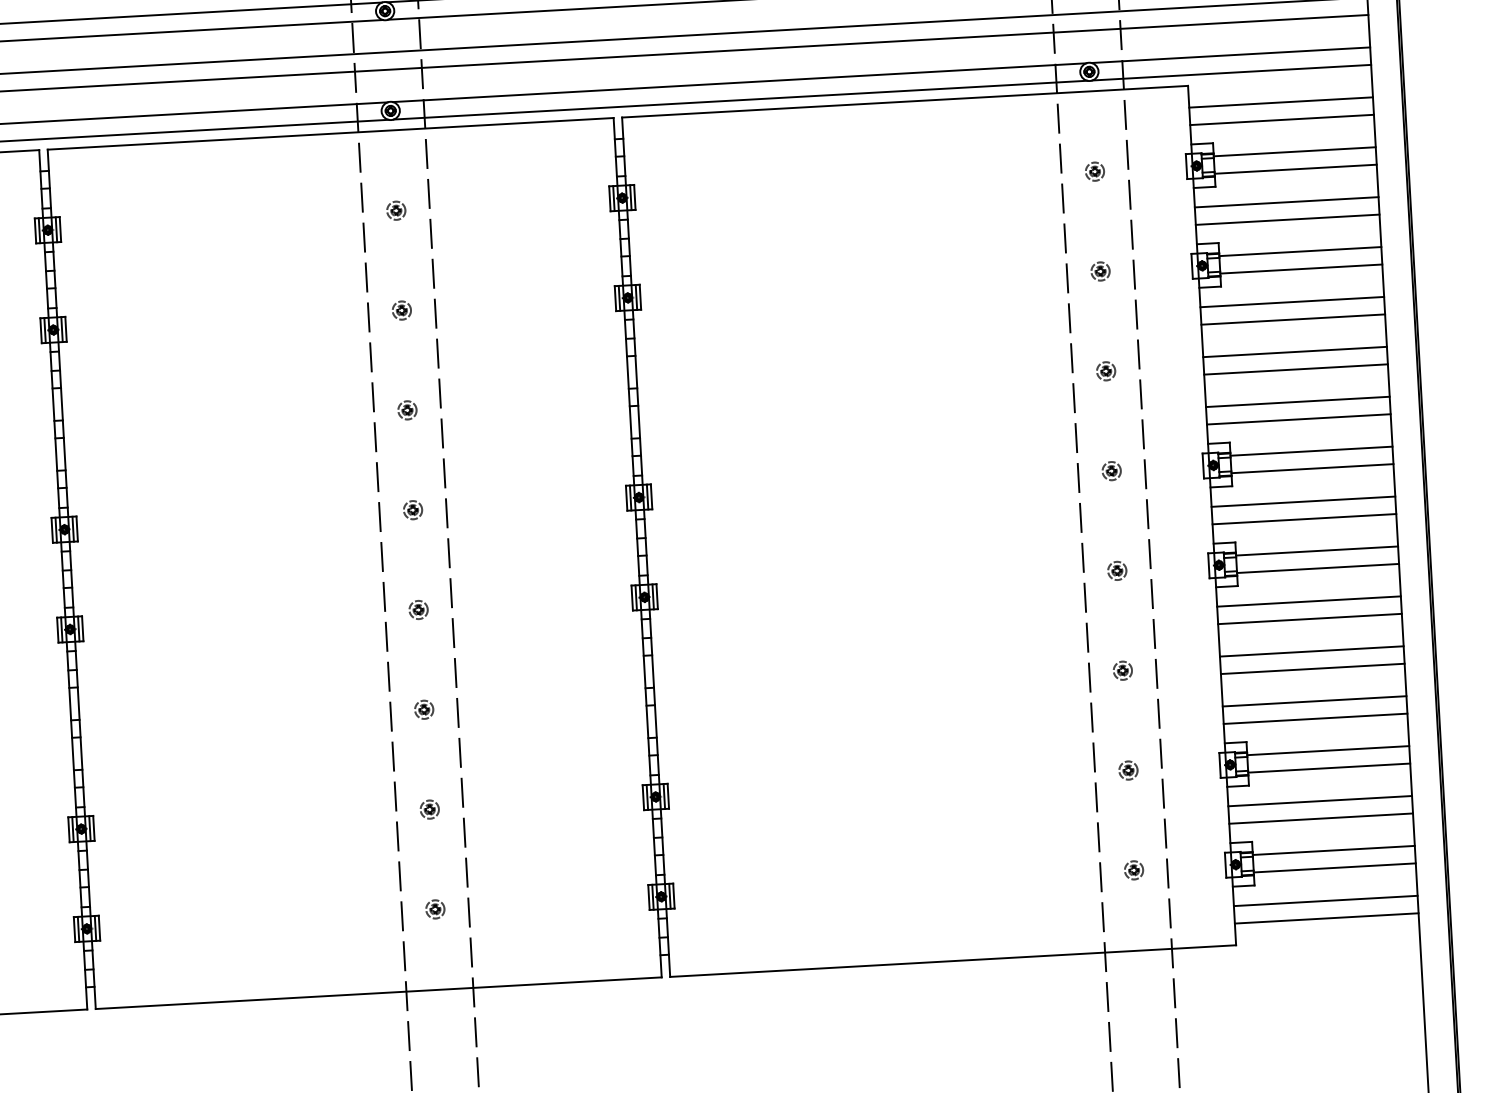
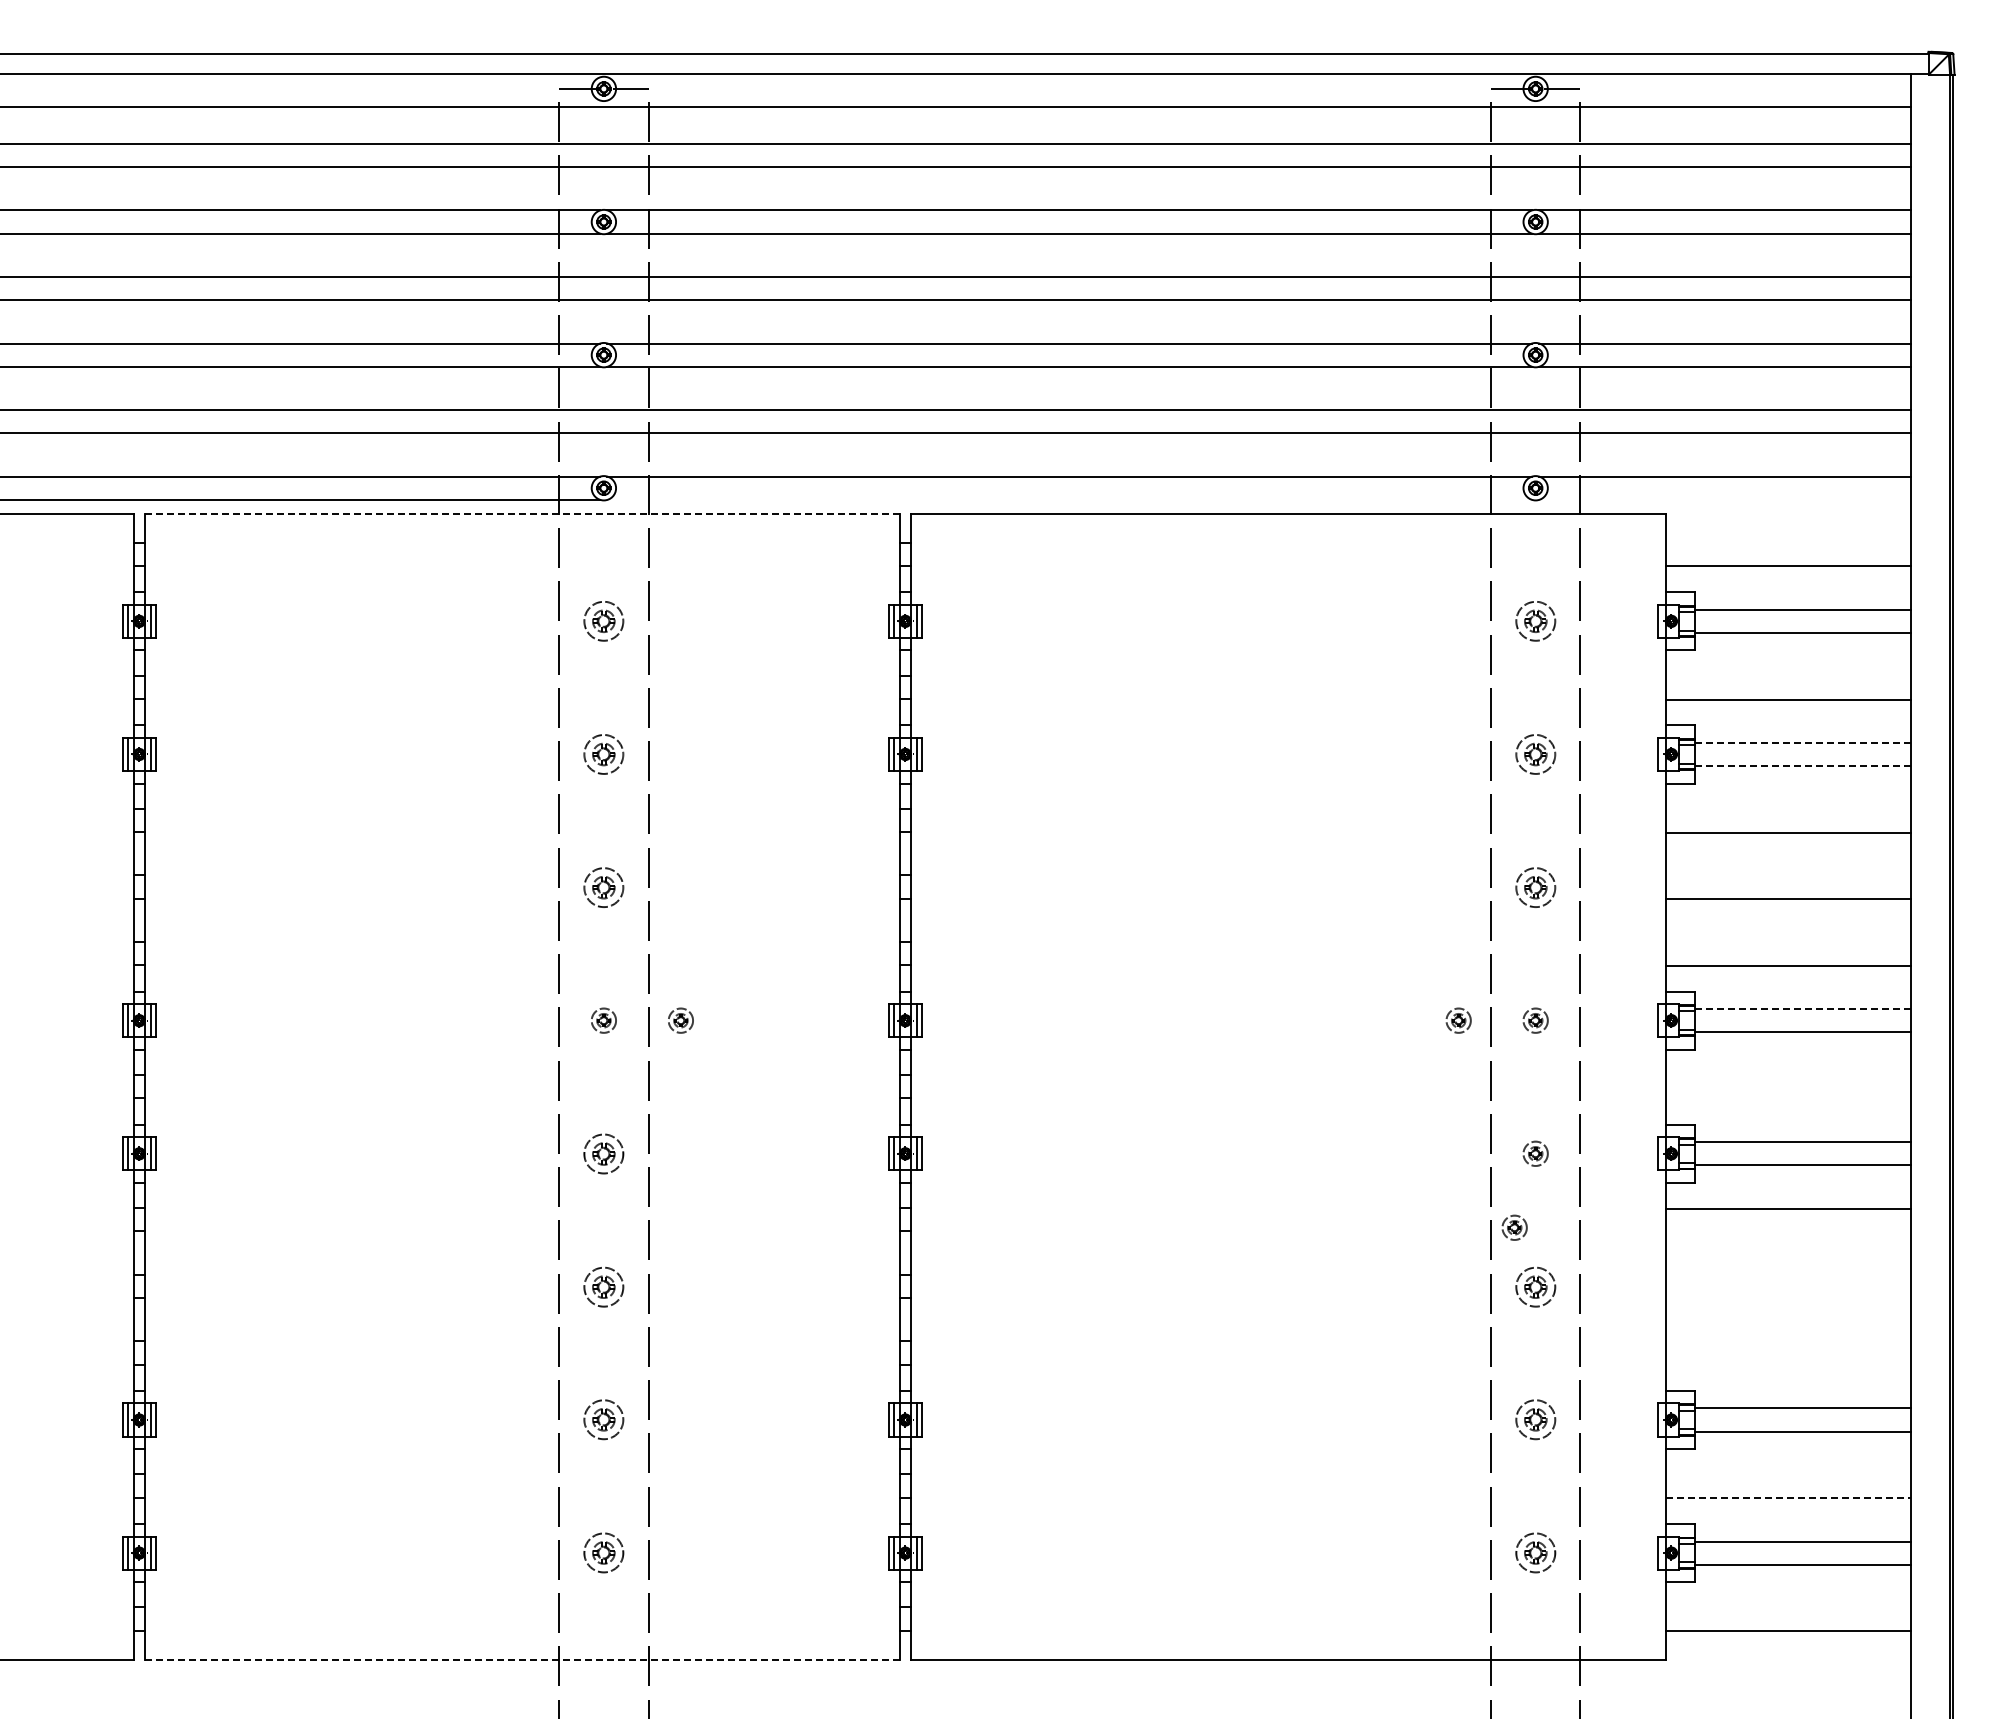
line: (1231, 72) -> (1724, 499), removed
line: (740, 99) -> (1069, 499), removed
line: (1280, 102) -> (1787, 543), removed
line: (330, 134) -> (522, 514), solid -> dashed
part: (1094, 171) -> (1535, 621), size x1.6
line: (1286, 202) -> (1787, 676), removed
part: (396, 210) -> (603, 621), size x1.6
line: (1300, 251) -> (1803, 742), solid -> dashed
line: (1301, 269) -> (1803, 766), solid -> dashed
part: (1100, 271) -> (1535, 754), size x1.6
line: (1291, 302) -> (1787, 809), removed
part: (401, 310) -> (603, 754), size x1.6
line: (1294, 351) -> (1787, 875), removed
part: (1106, 371) -> (1535, 887), size x1.6
line: (1297, 401) -> (1787, 942), removed
part: (407, 410) -> (603, 887), size x1.6
line: (1312, 451) -> (1803, 1009), solid -> dashed
part: (1053, 474) -> (1458, 1020), added
line: (1302, 501) -> (1787, 1075), removed
part: (470, 506) -> (680, 1020), added
line: (1303, 518) -> (1787, 1098), removed
part: (418, 609) -> (603, 1153), size x1.6
line: (1309, 619) -> (1787, 1232), removed
part: (1104, 627) -> (1514, 1227), added
line: (1311, 651) -> (1787, 1275), removed
line: (1312, 668) -> (1787, 1298), removed
part: (1122, 670) -> (1535, 1286), size x1.6
line: (1313, 701) -> (1787, 1341), removed
part: (423, 709) -> (603, 1286), size x1.6
line: (1315, 719) -> (1787, 1365), removed
part: (1128, 770) -> (1535, 1420), size x1.6
line: (1319, 800) -> (1787, 1474), removed
part: (429, 809) -> (603, 1420), size x1.6
line: (1321, 818) -> (1788, 1498), solid -> dashed
part: (1133, 870) -> (1535, 1553), size x1.6
line: (1325, 901) -> (1787, 1608), removed
part: (435, 909) -> (603, 1553), size x1.6
line: (378, 993) -> (521, 1660), solid -> dashed

